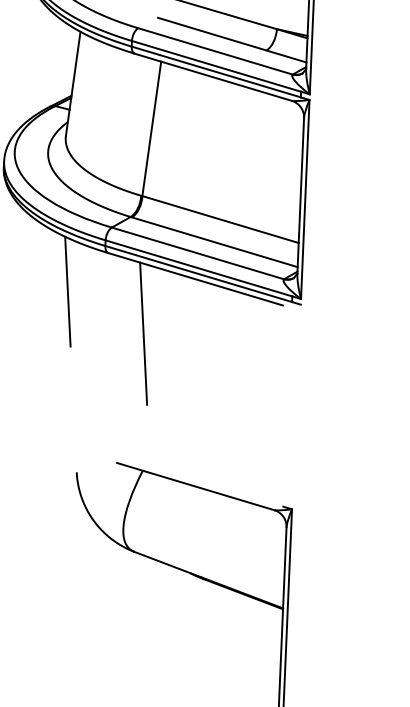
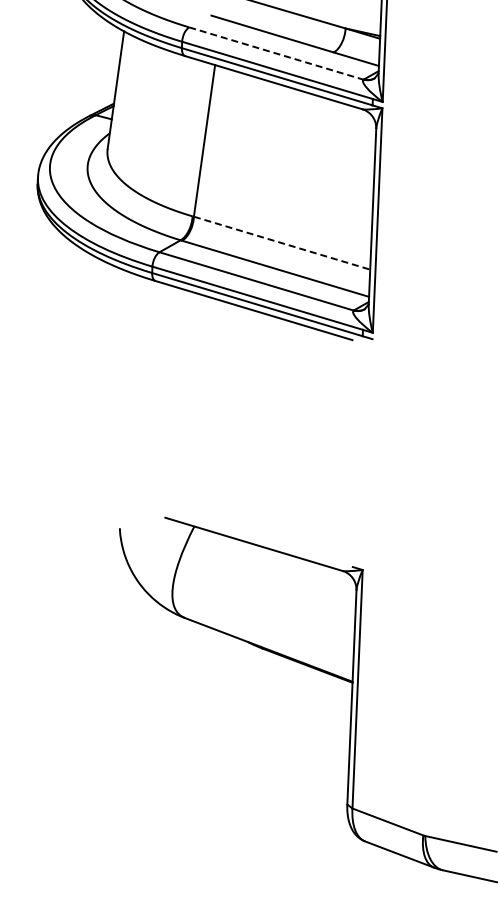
line: (215, 51) -> (276, 53), solid -> dashed
line: (220, 219) -> (282, 243), solid -> dashed
line: (67, 291) -> (109, 324), removed
line: (143, 333) -> (195, 371), removed

